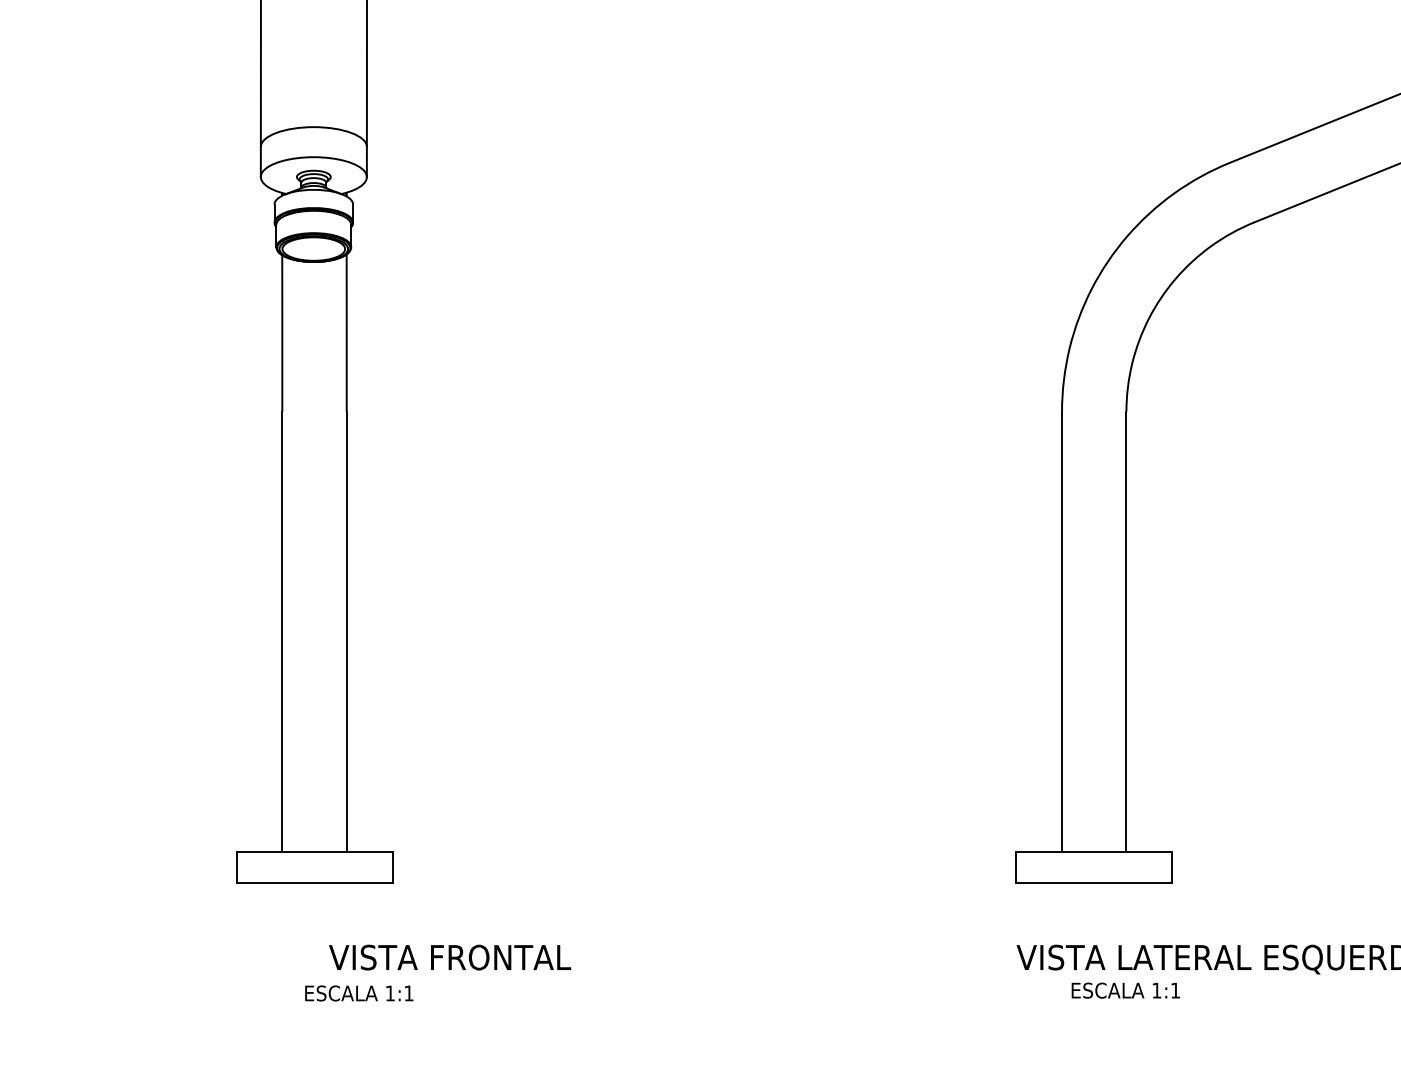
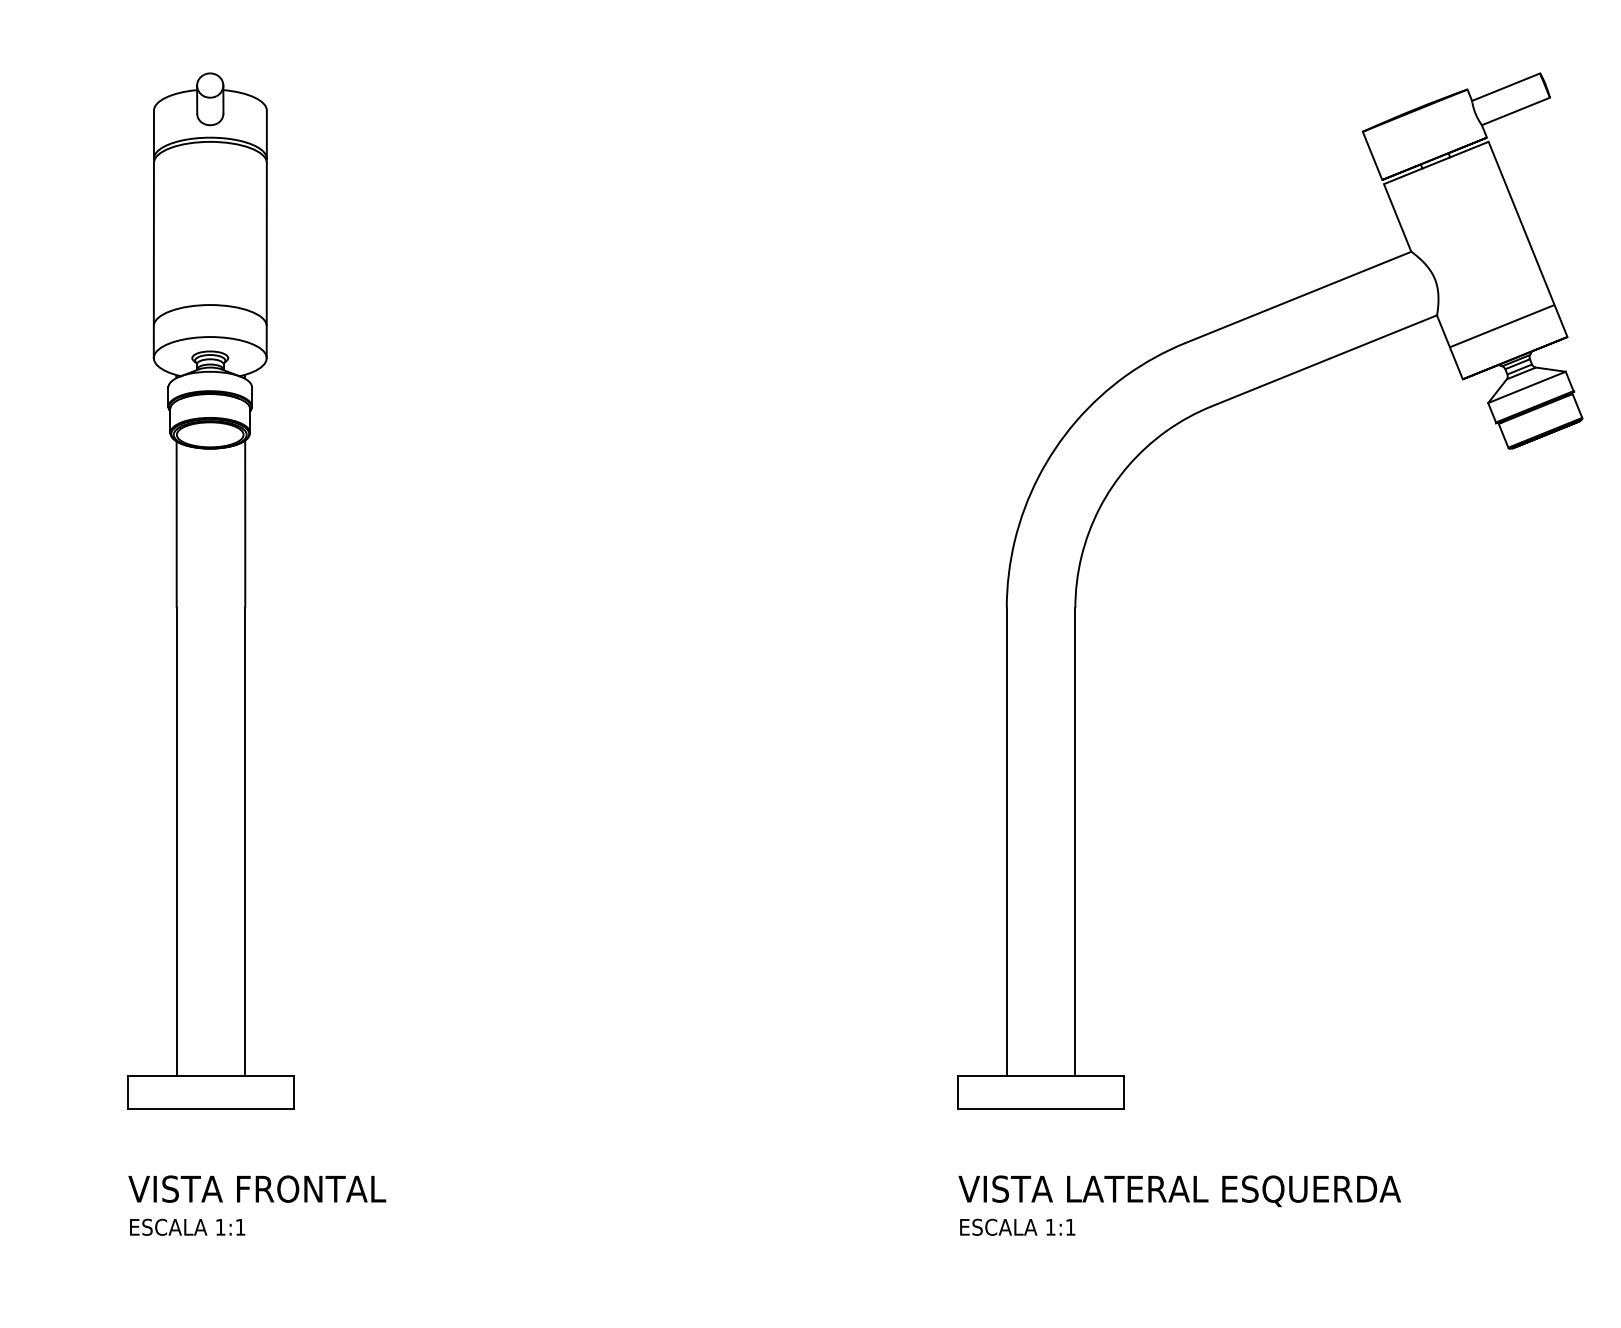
text: (450, 956) -> (257, 1188), moved
text: (1125, 989) -> (1017, 1226), moved
text: (359, 992) -> (187, 1226), moved

